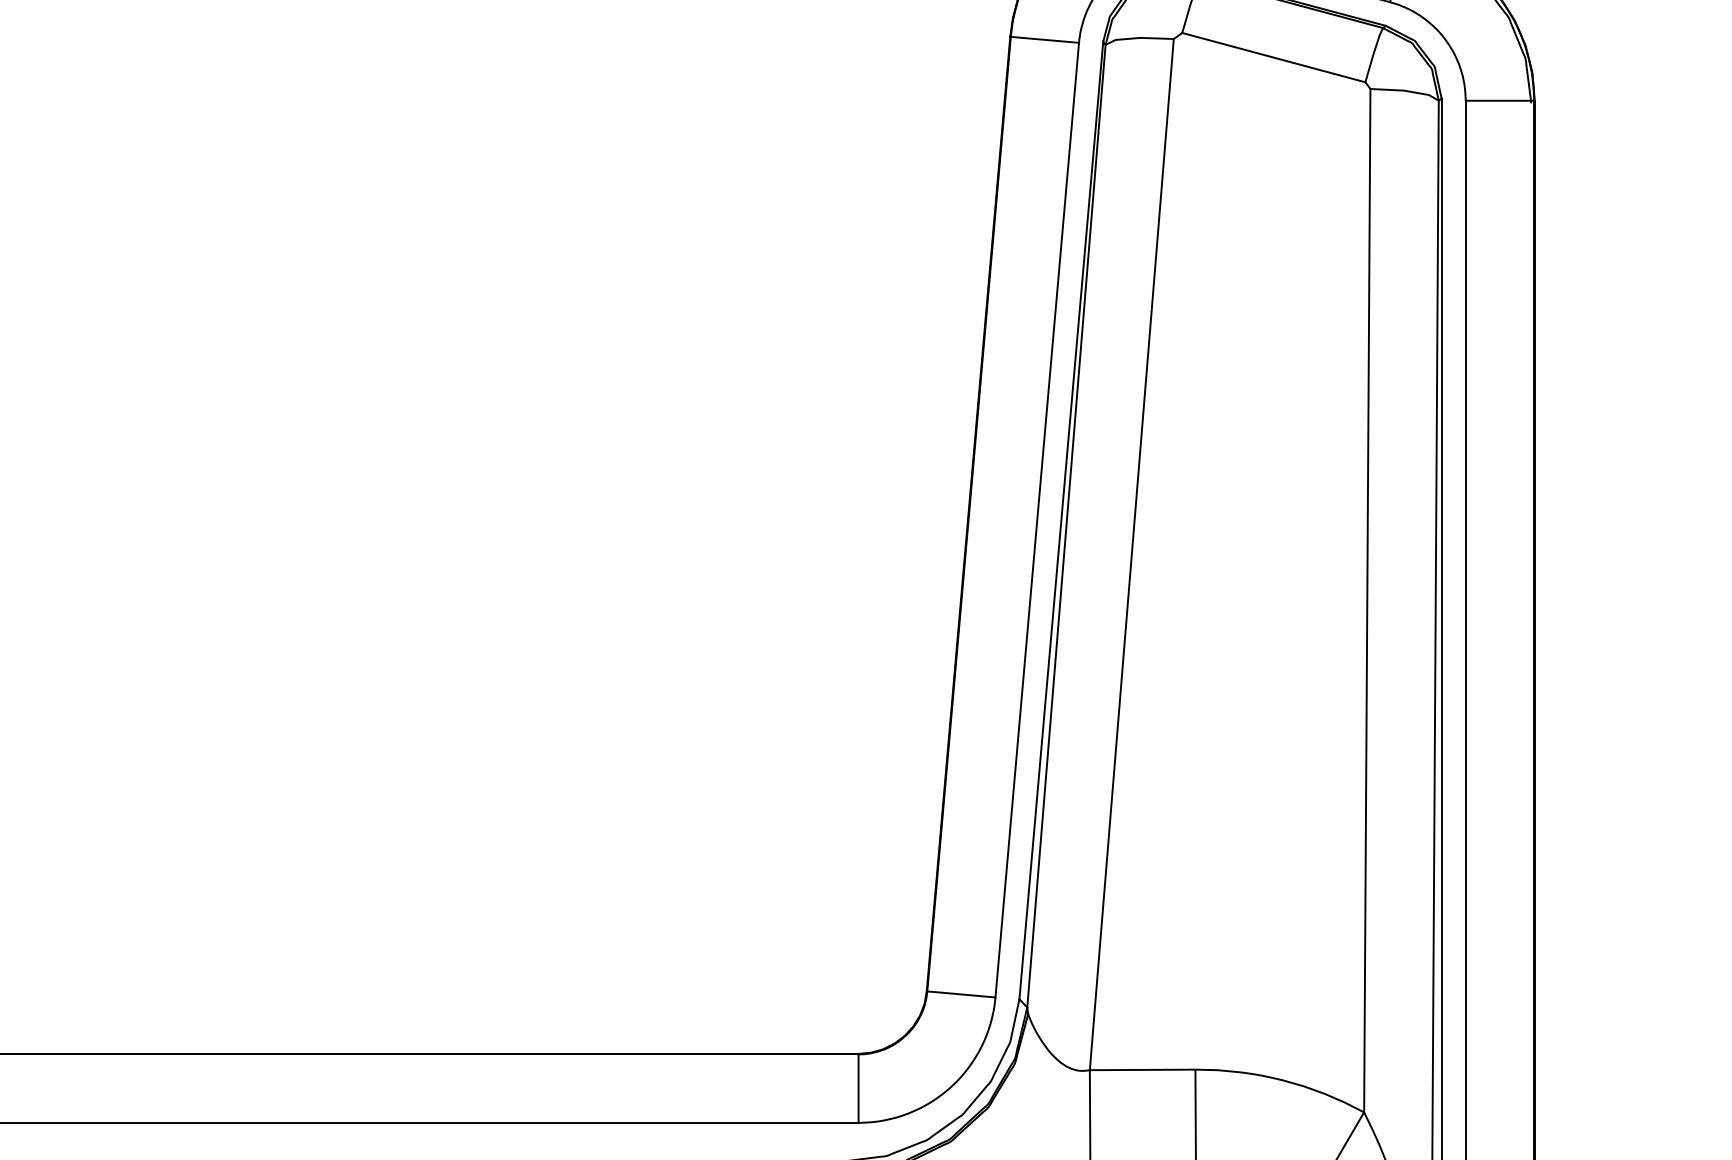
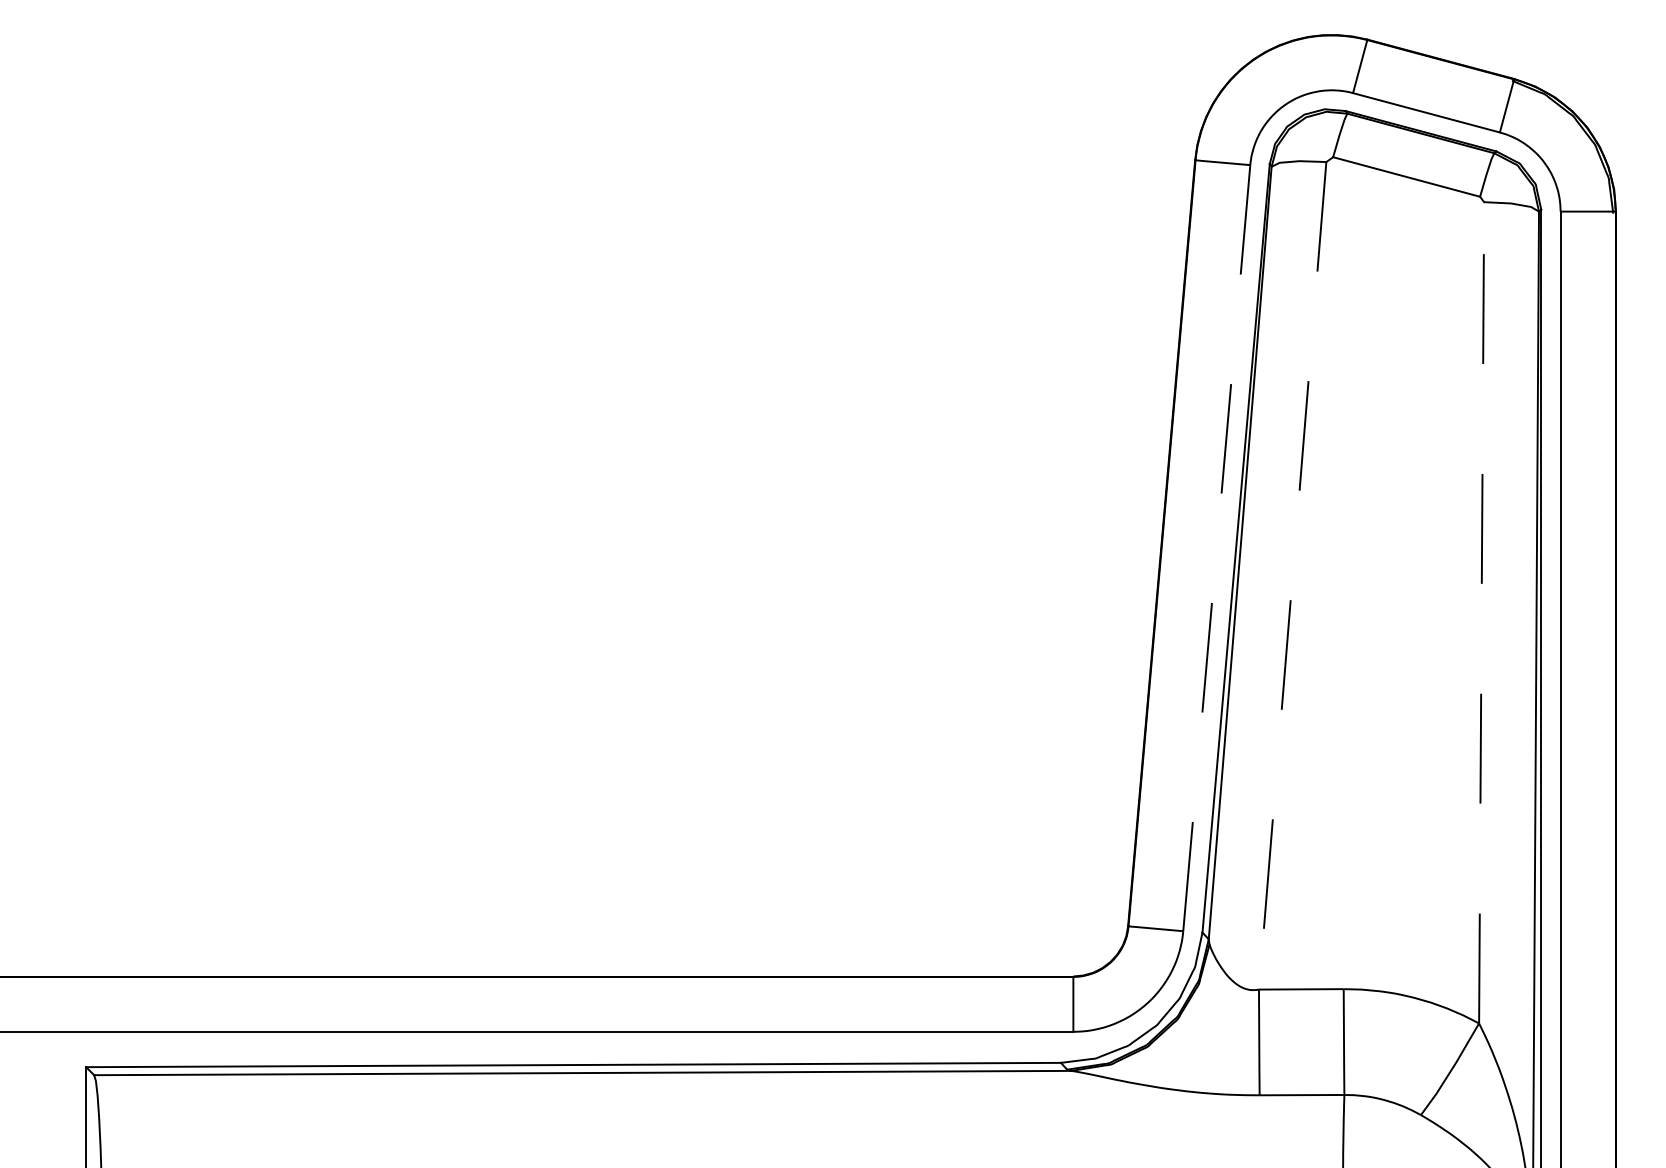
line: (1036, 520) -> (1216, 548), solid -> dashed
line: (1131, 555) -> (1292, 576), solid -> dashed
line: (1367, 600) -> (1481, 612), solid -> dashed

